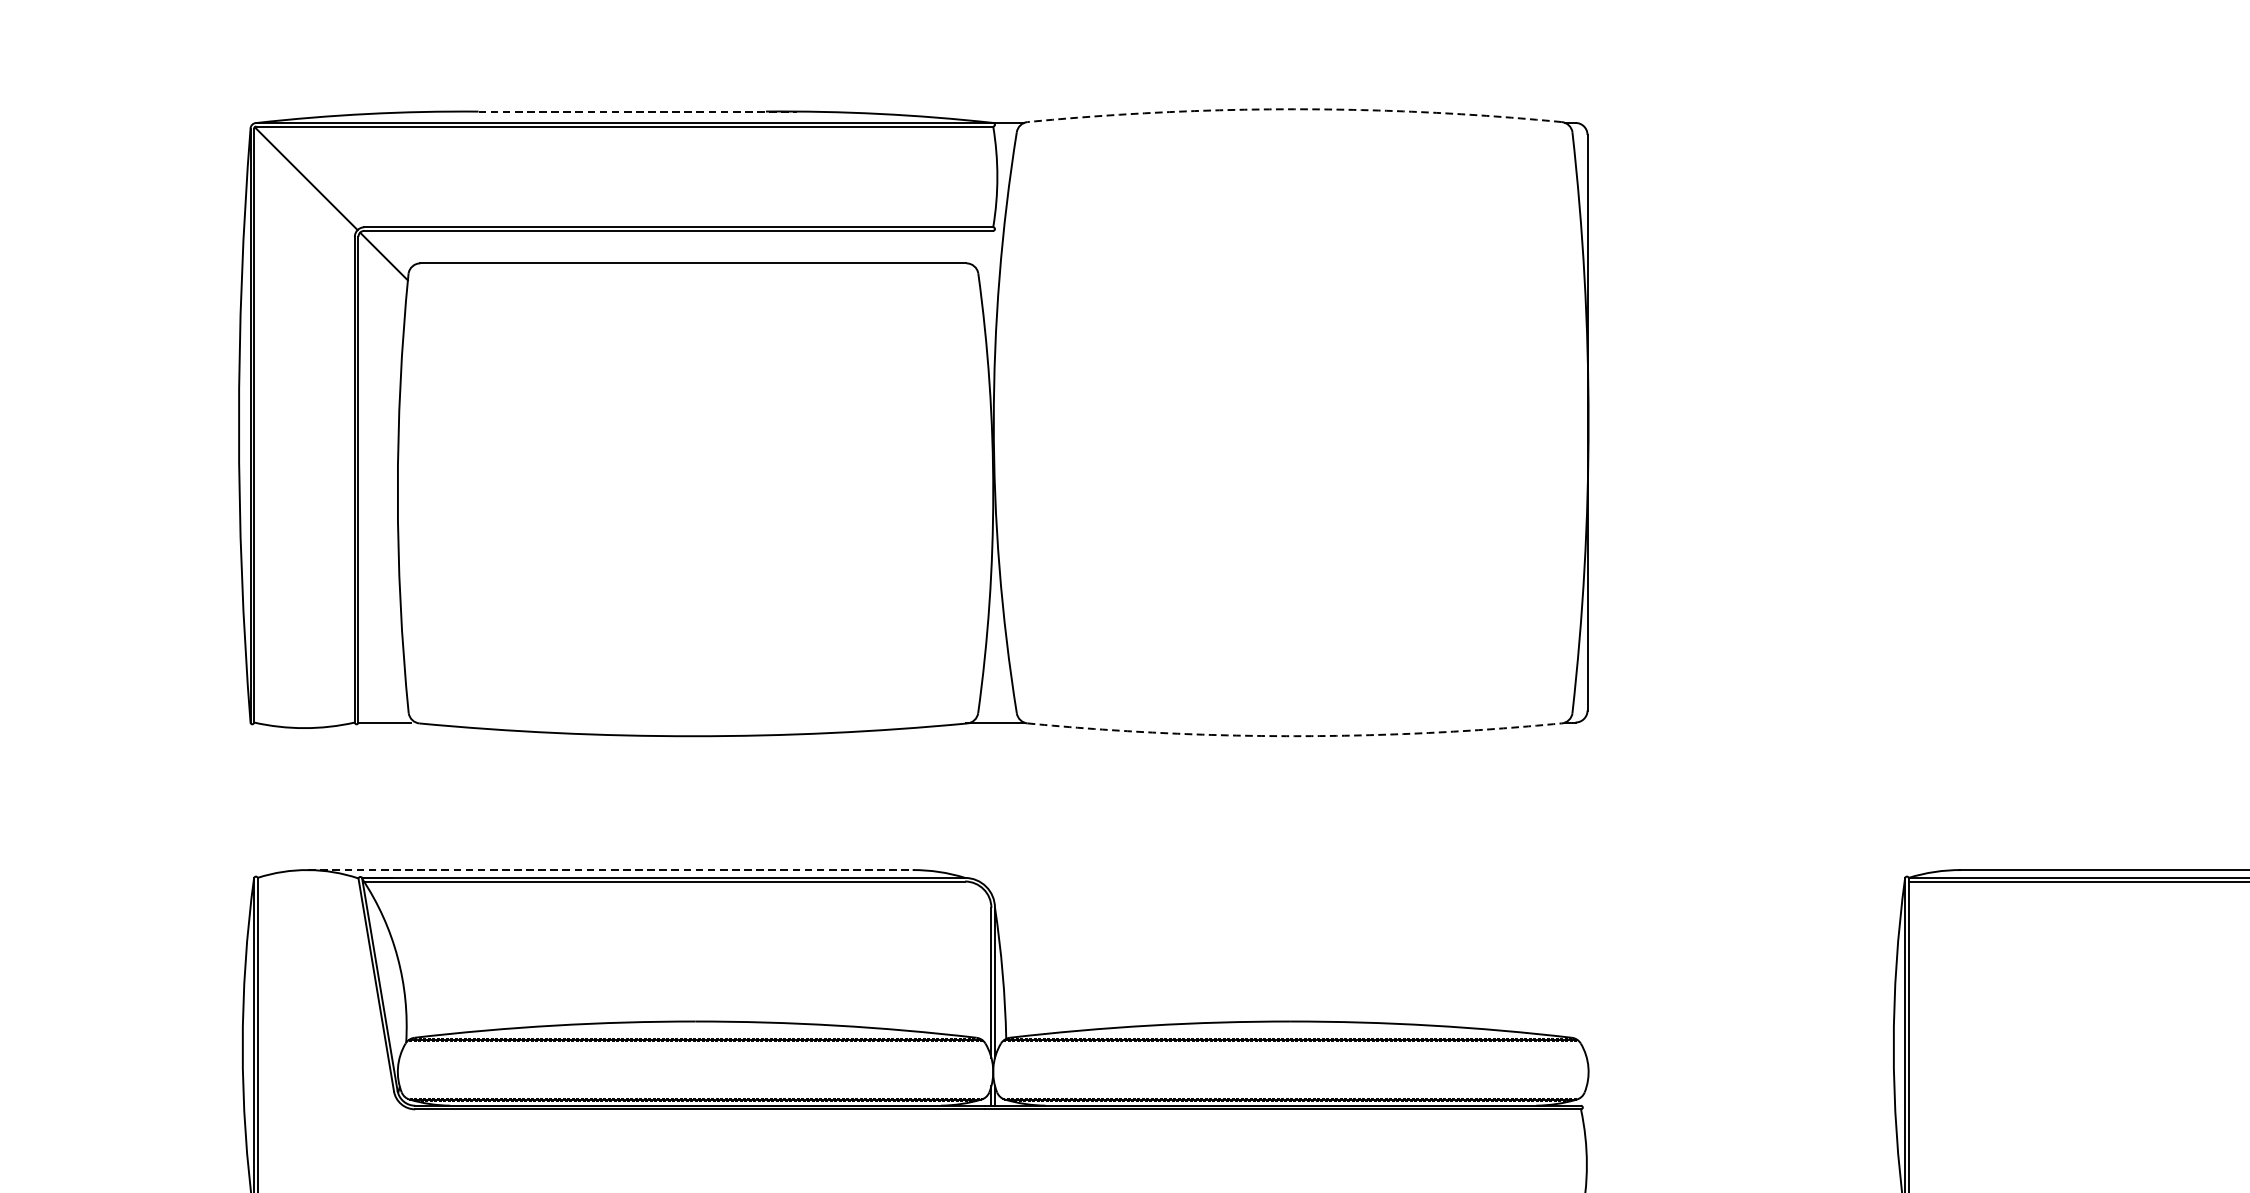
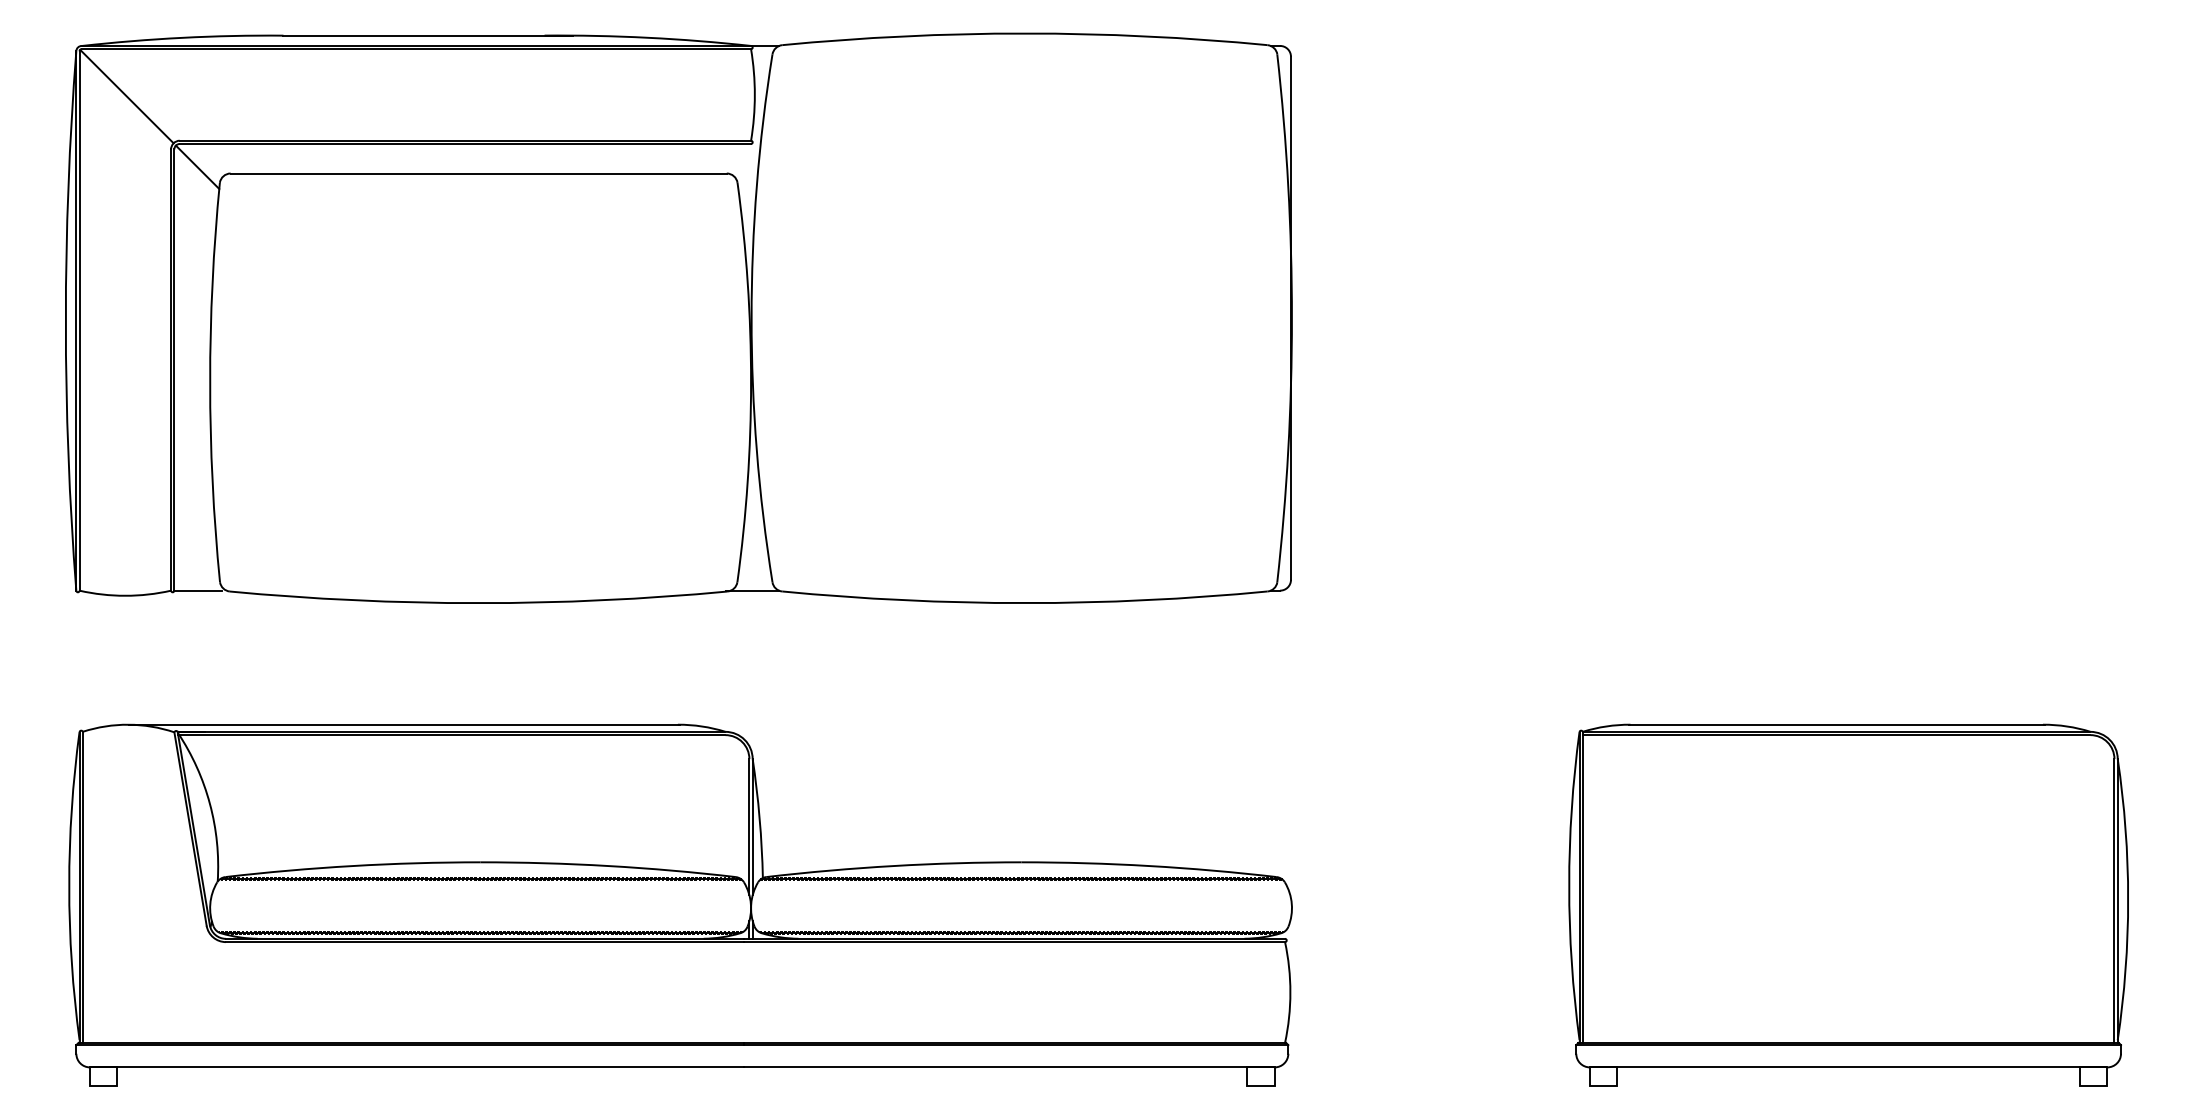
arc: (1294, 109) -> (1024, 33), dashed -> solid
line: (638, 111) -> (428, 35), dashed -> solid
arc: (1294, 736) -> (1024, 603), dashed -> solid
line: (611, 869) -> (404, 724), dashed -> solid

